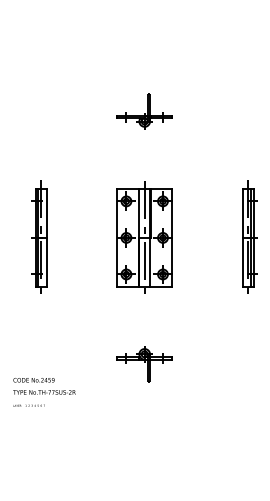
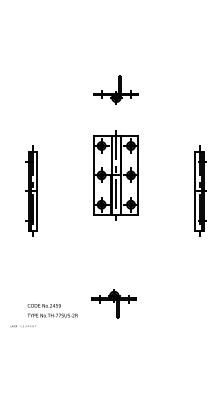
part: (143, 238) -> (115, 175), moved
part: (143, 363) -> (113, 303), moved
text: (44, 386) -> (52, 310), moved

